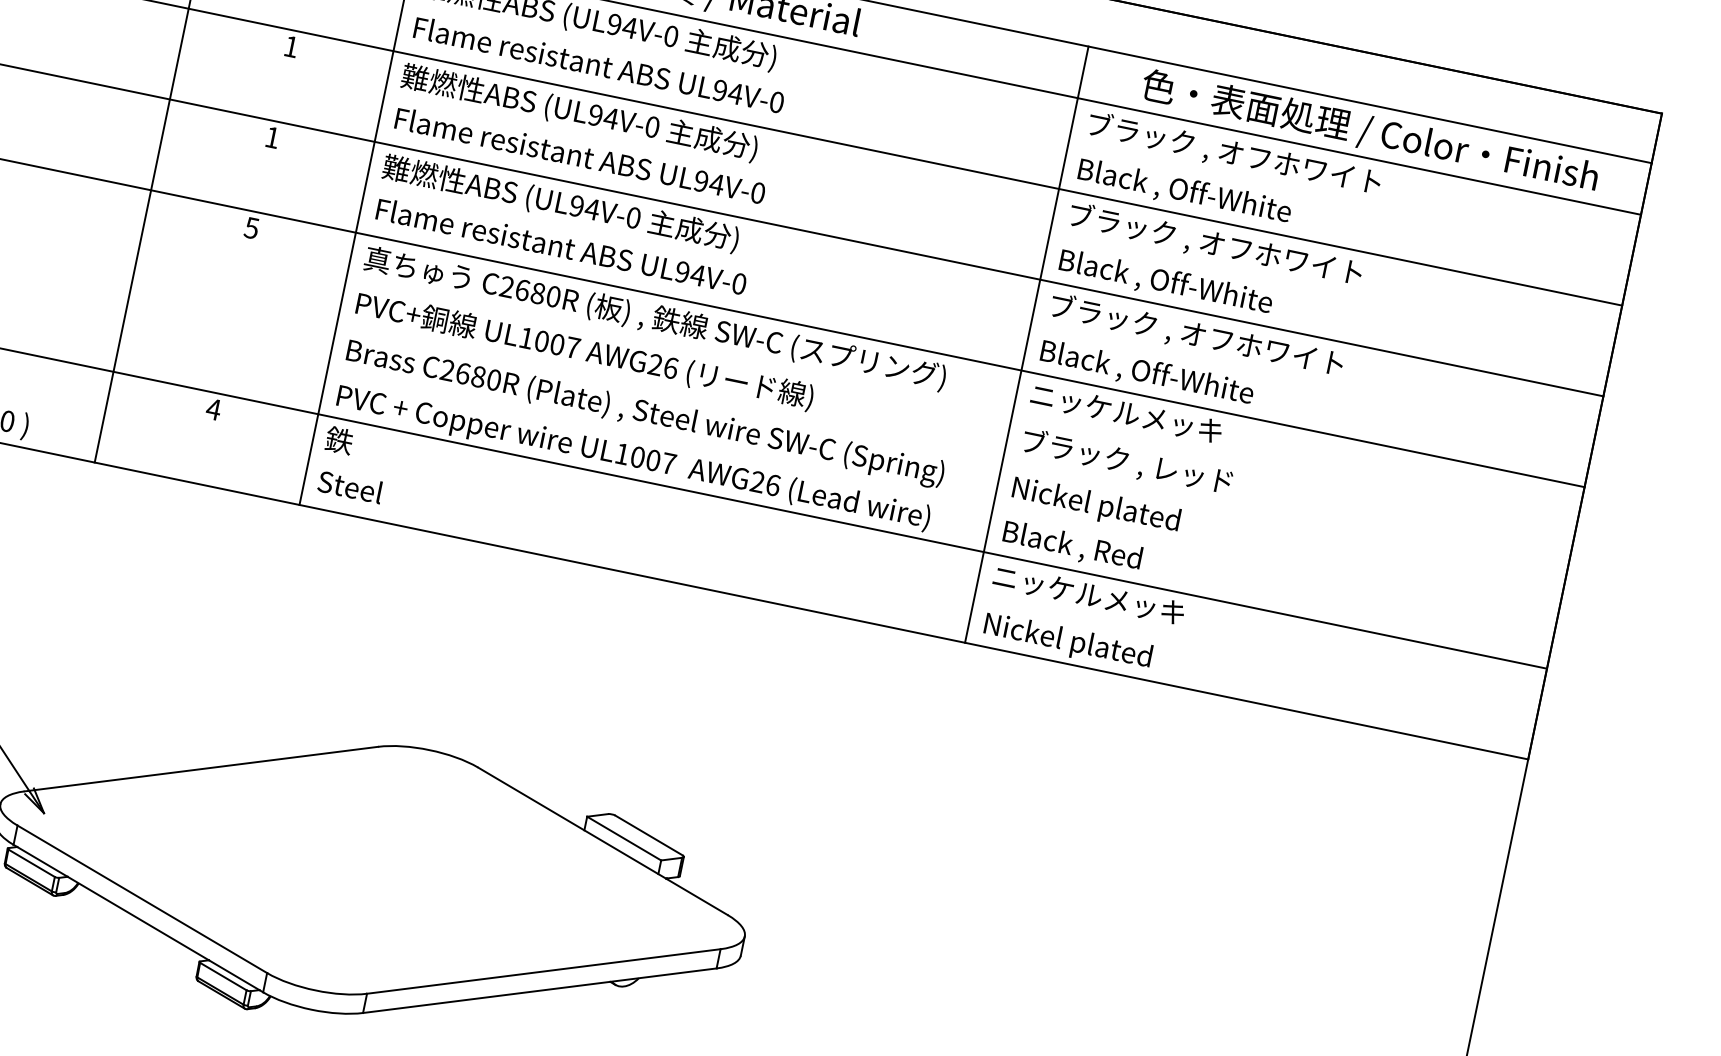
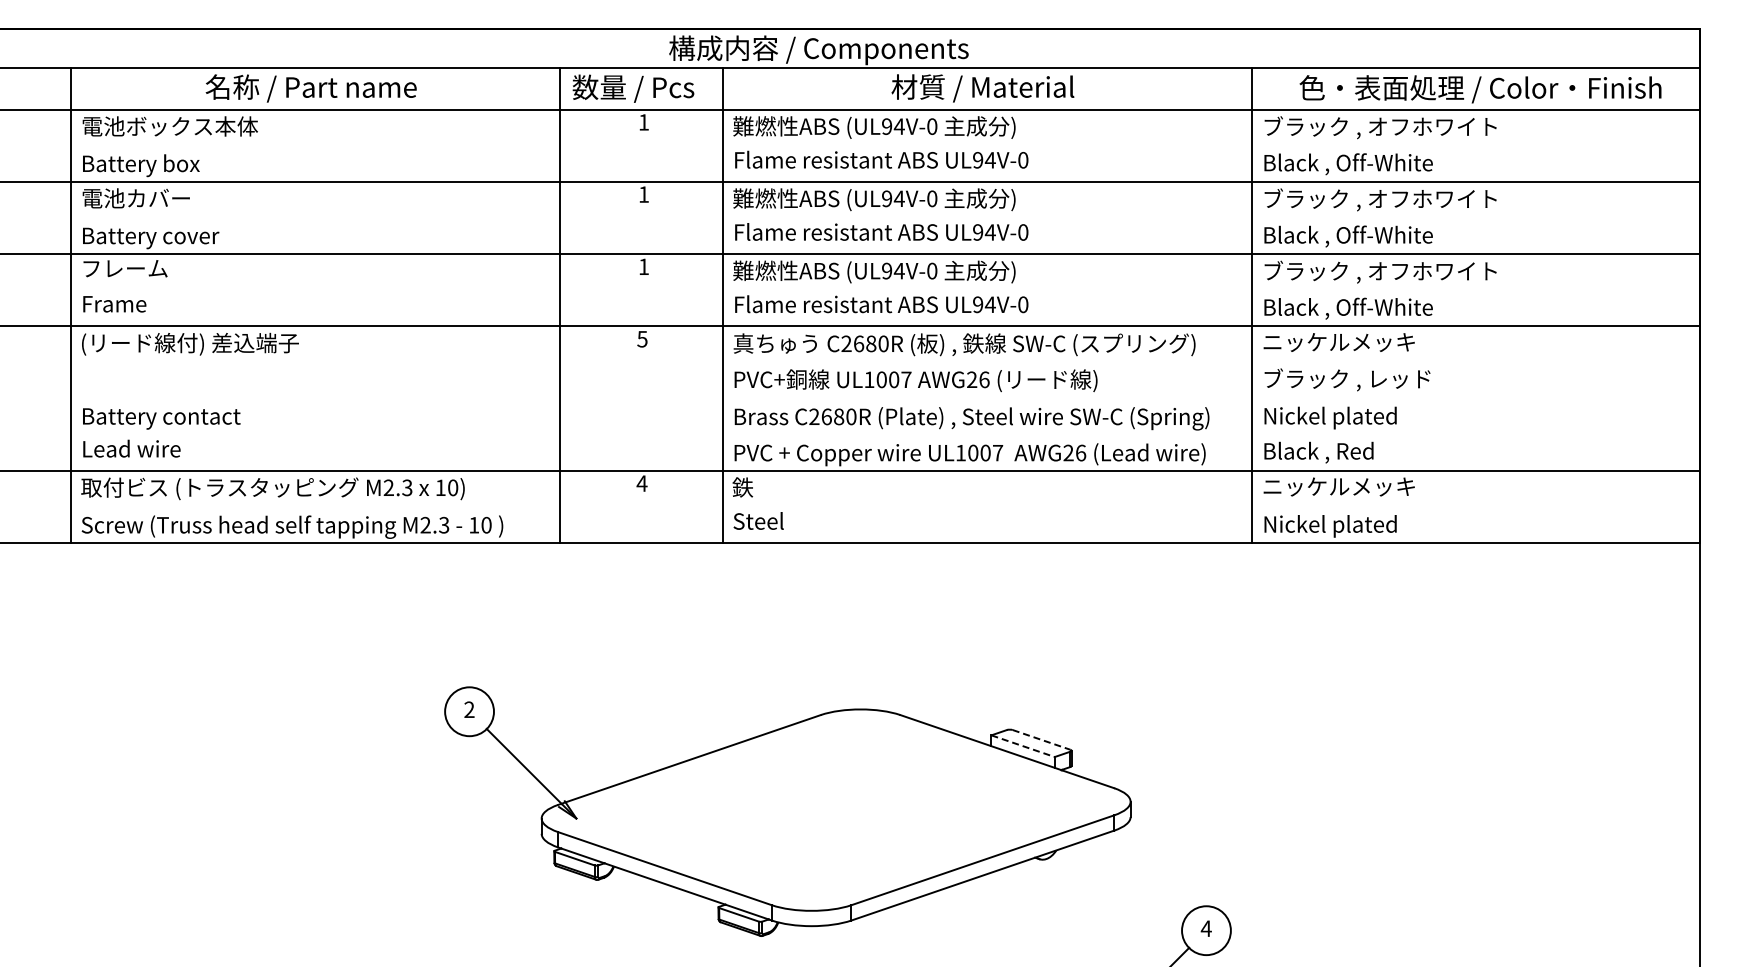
line: (650, 836) -> (1042, 740), solid -> dashed
line: (624, 839) -> (1023, 746), solid -> dashed

